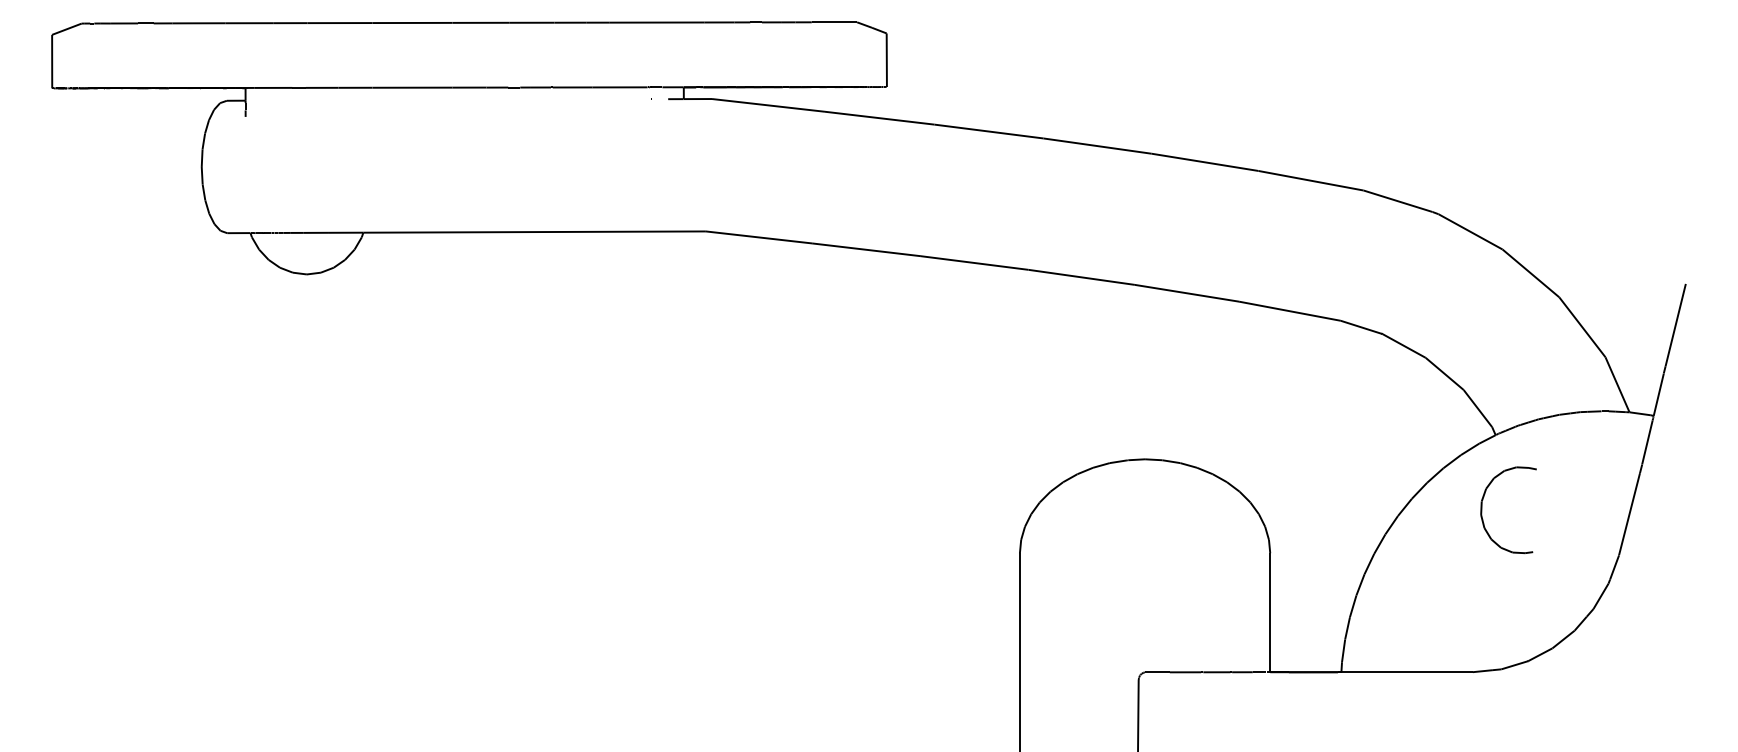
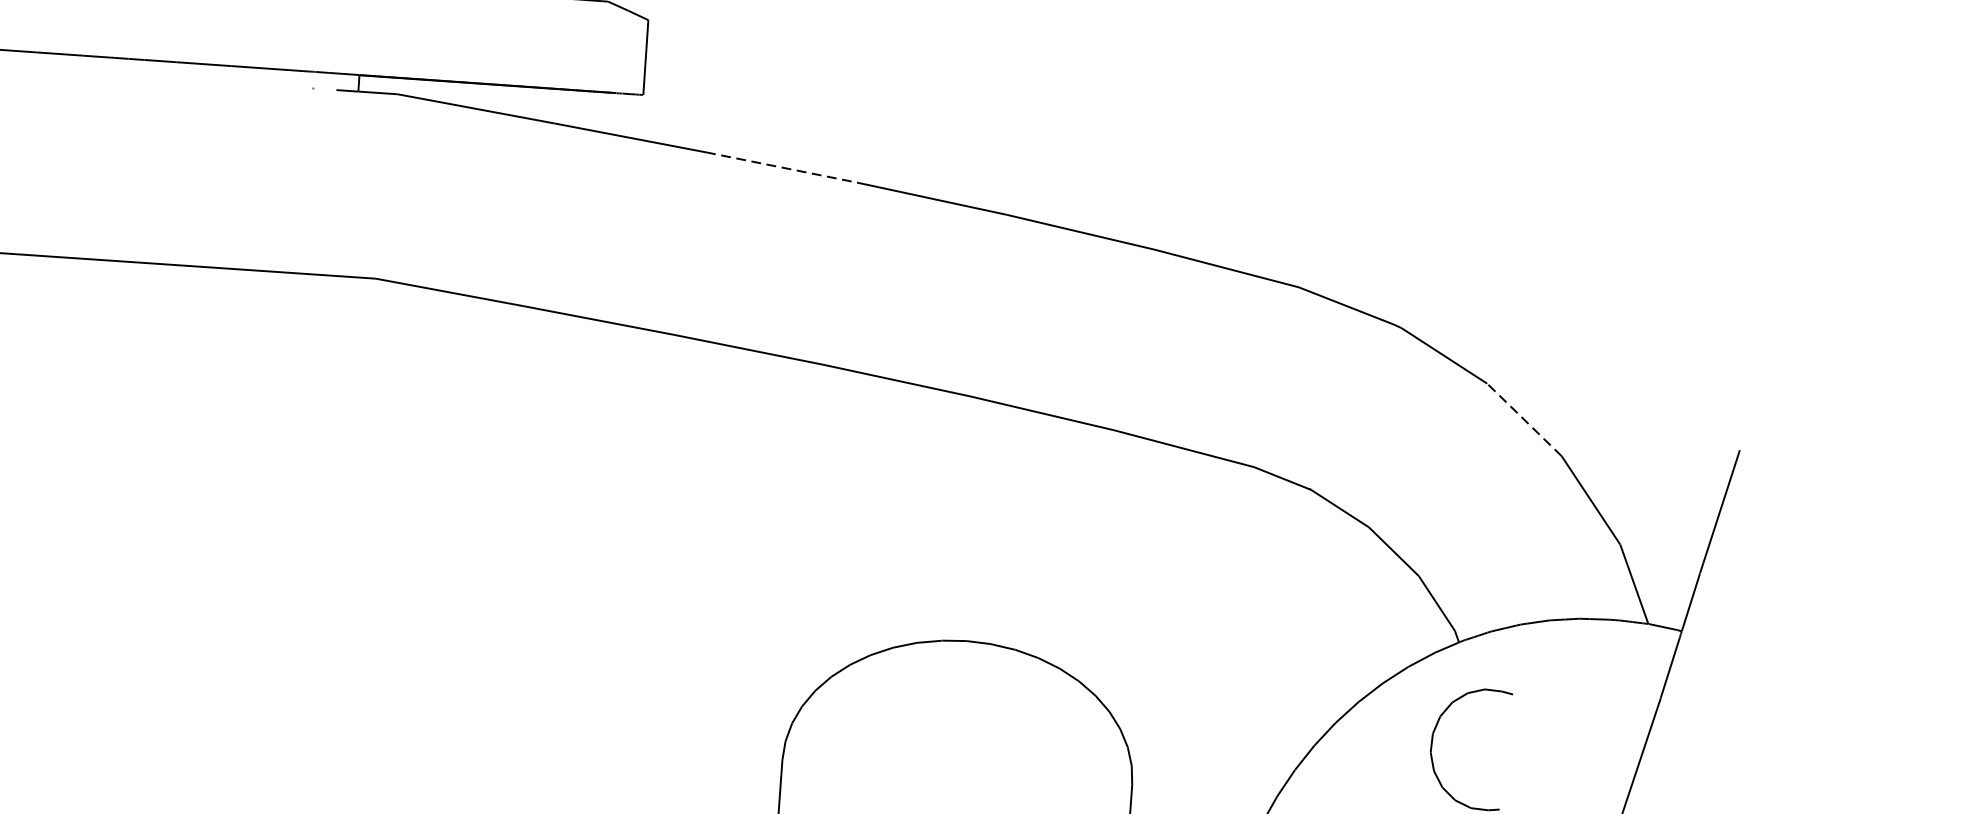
line: (989, 131) -> (782, 167), solid -> dashed
line: (1530, 273) -> (1523, 420), solid -> dashed

